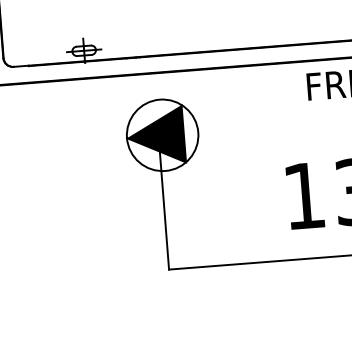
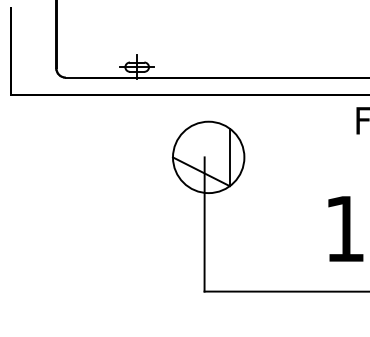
fill: (155, 135) -> (201, 157), removed

